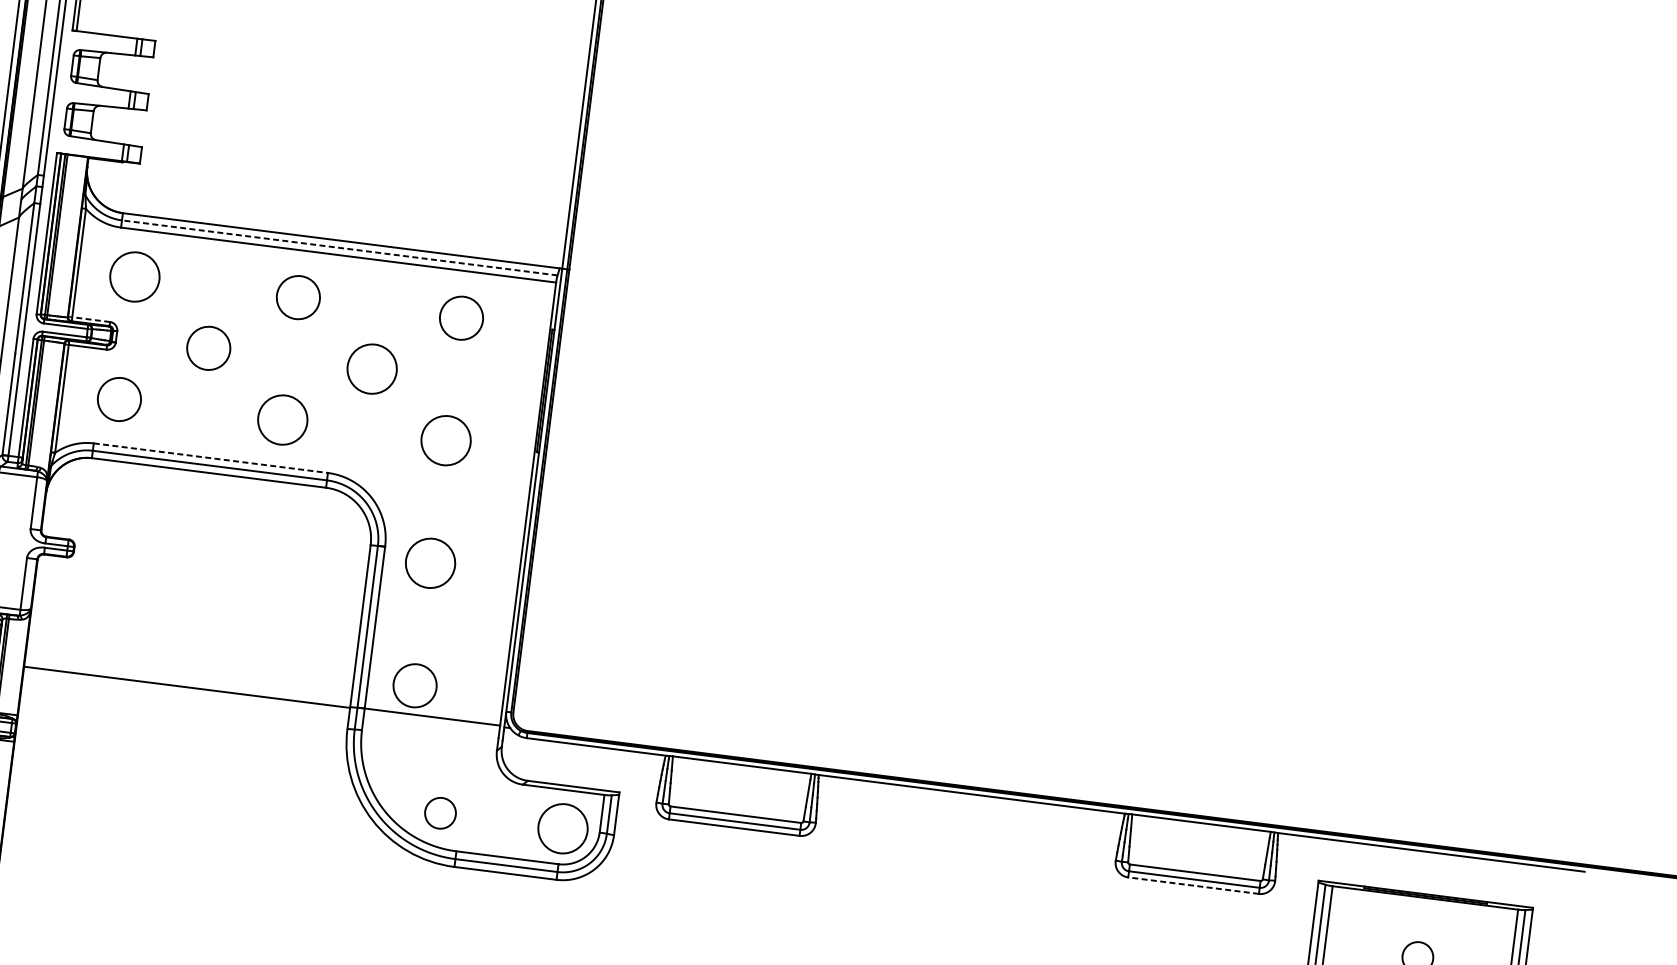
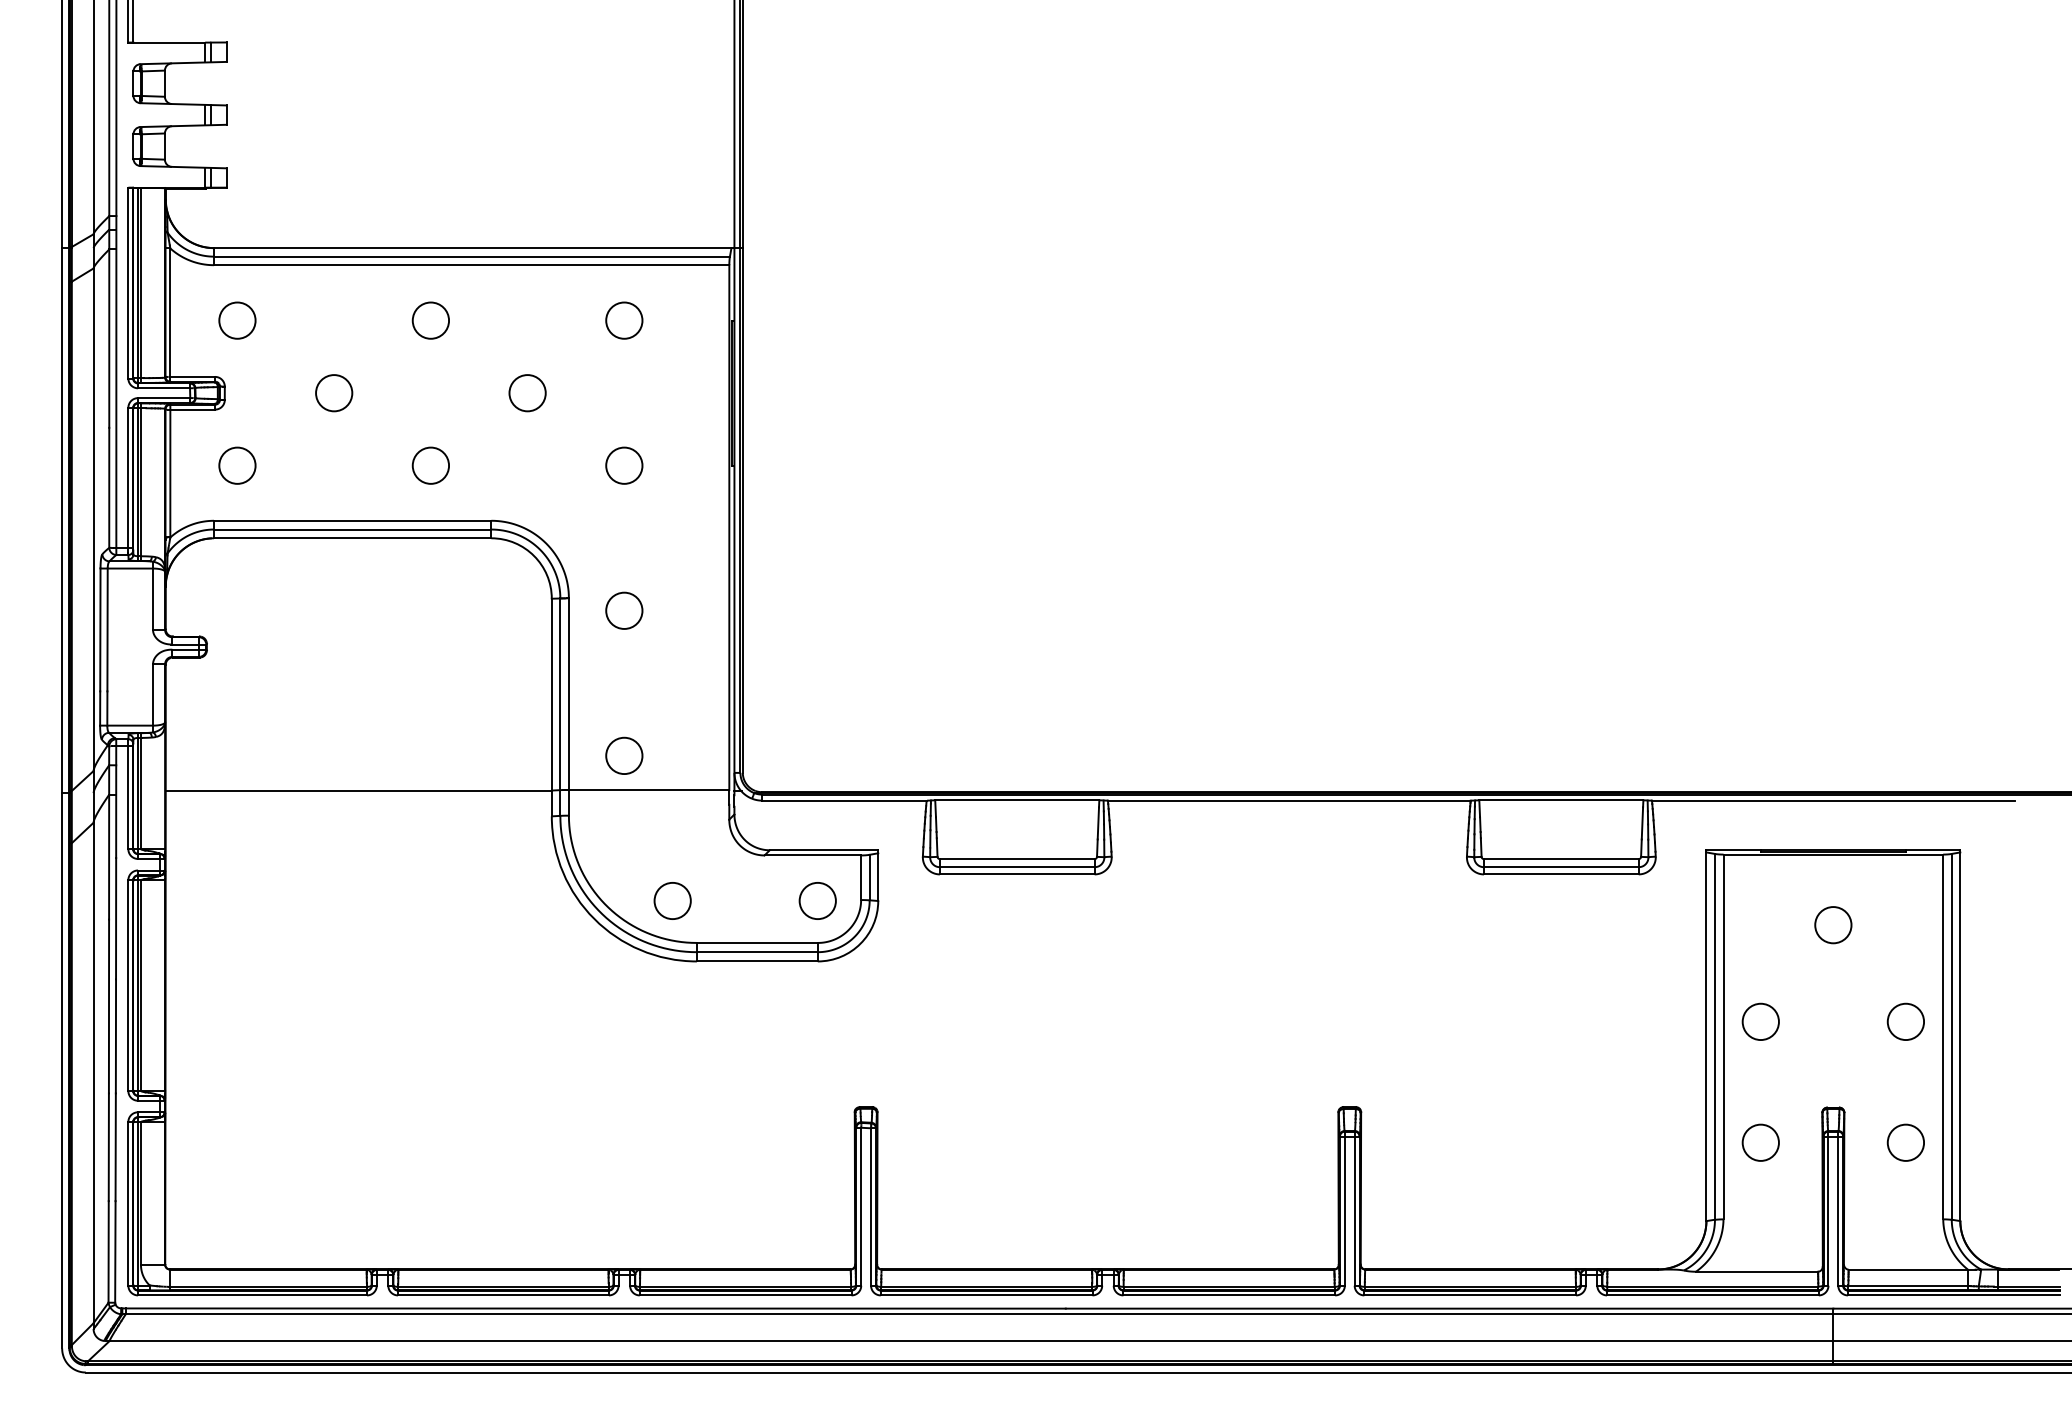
line: (340, 247) -> (472, 256), dashed -> solid
circle: (134, 276) -> (237, 320), size x0.62
circle: (297, 297) -> (430, 320), size x0.71
circle: (461, 318) -> (624, 320), size x0.71
line: (91, 319) -> (192, 376), dashed -> solid
circle: (209, 348) -> (334, 393), size x0.71
circle: (372, 369) -> (527, 393), size x0.62
circle: (119, 399) -> (237, 465), size x0.71
circle: (282, 419) -> (430, 465), size x0.62
circle: (446, 440) -> (624, 465), size x0.62
line: (210, 457) -> (352, 520), dashed -> solid
circle: (430, 562) -> (624, 610), size x0.62
circle: (415, 685) -> (624, 755), size x0.71
circle: (562, 828) -> (817, 900), size x0.62
line: (1192, 885) -> (1560, 874), dashed -> solid

